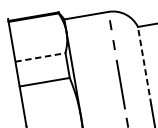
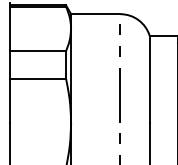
line: (40, 57) -> (38, 51), dashed -> solid
line: (144, 65) -> (149, 79), dashed -> solid

